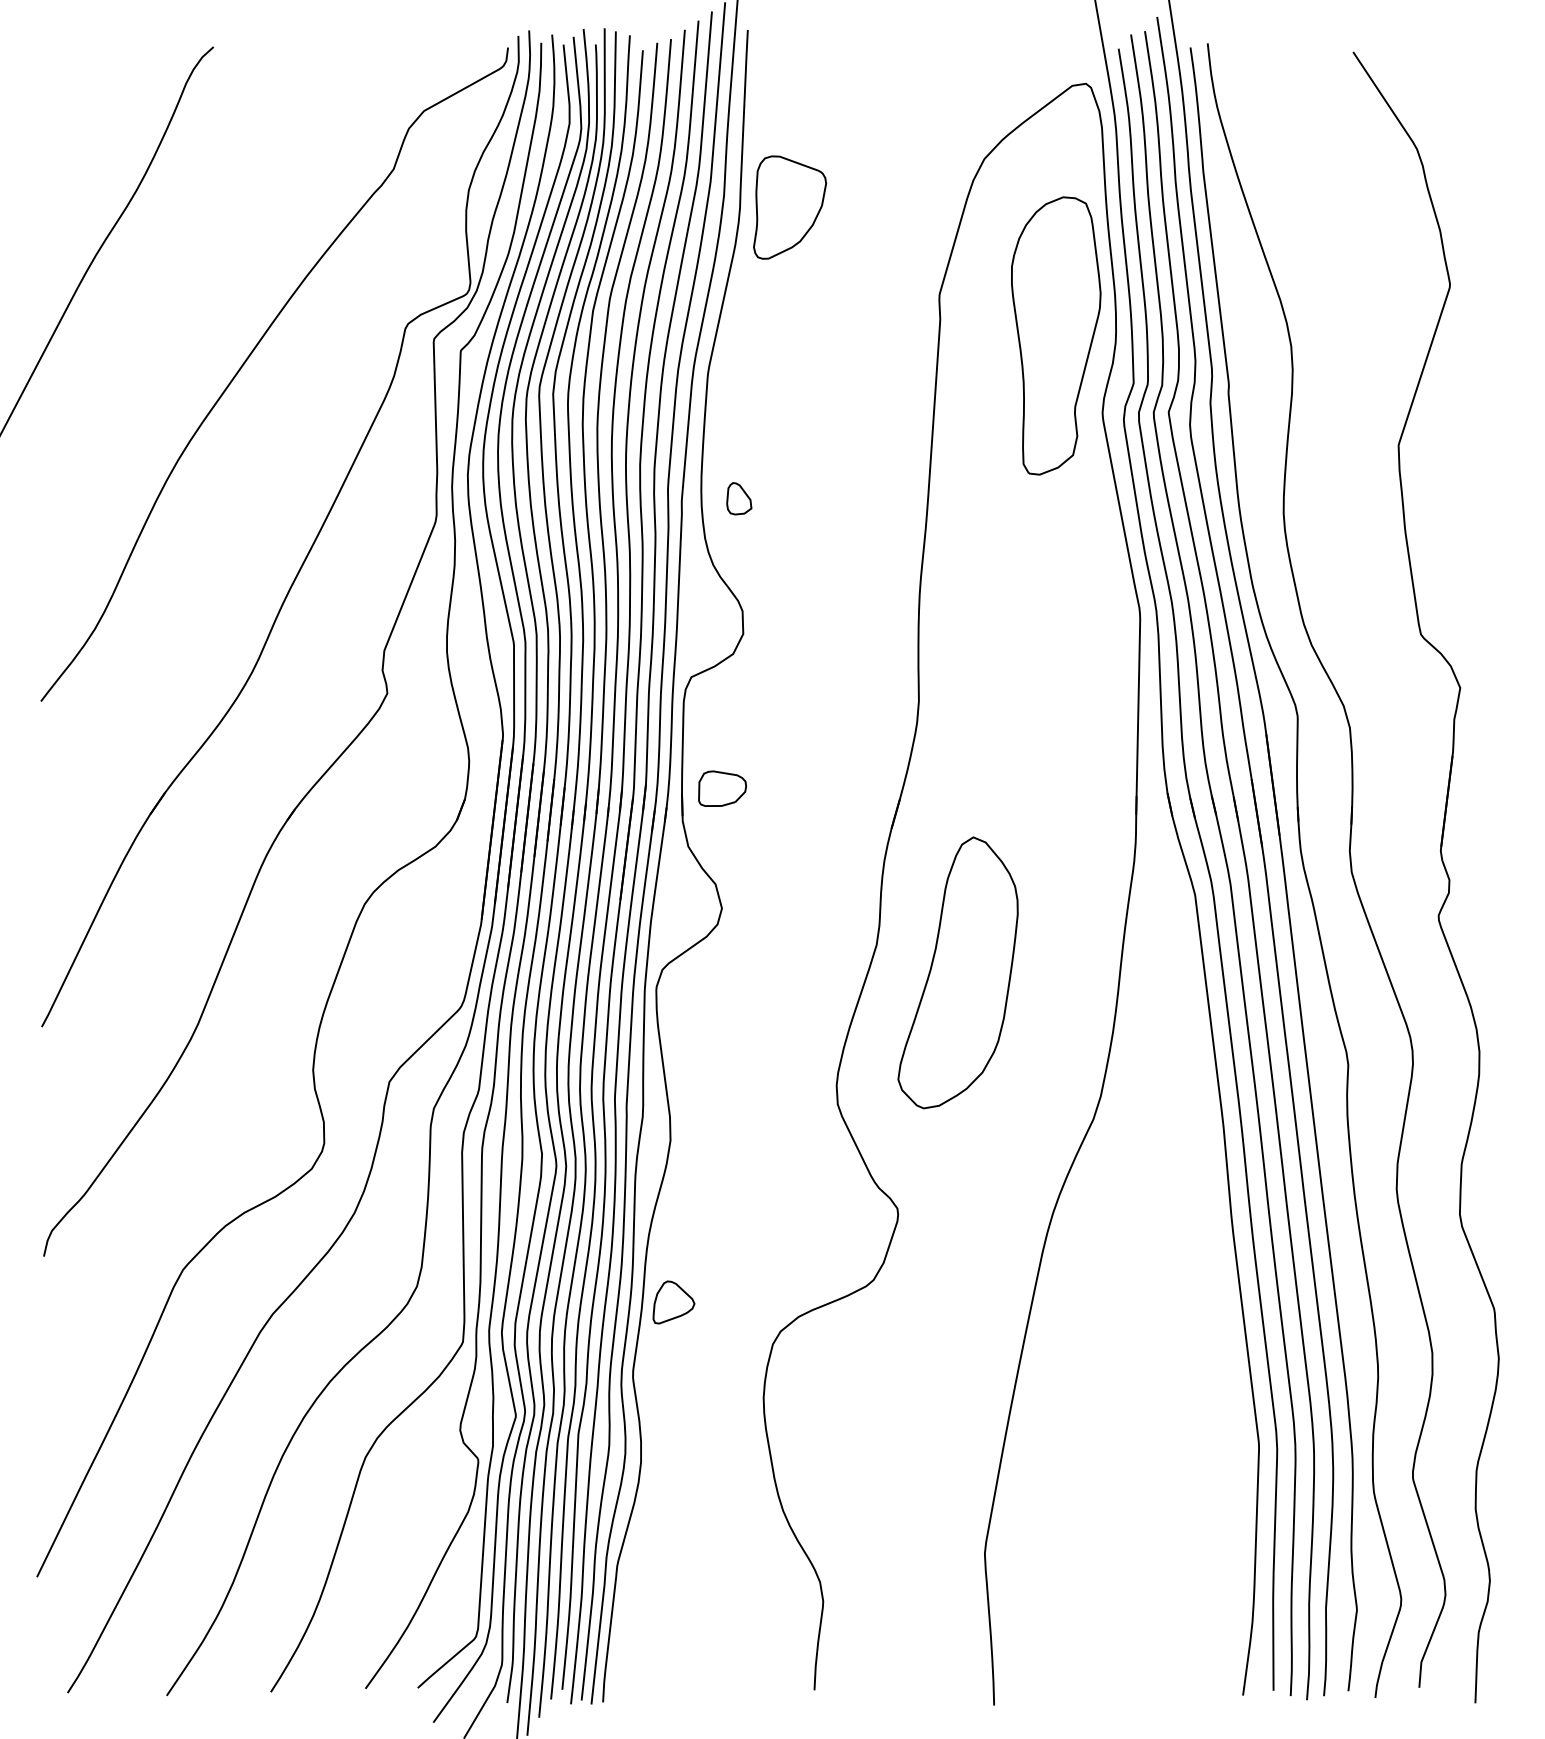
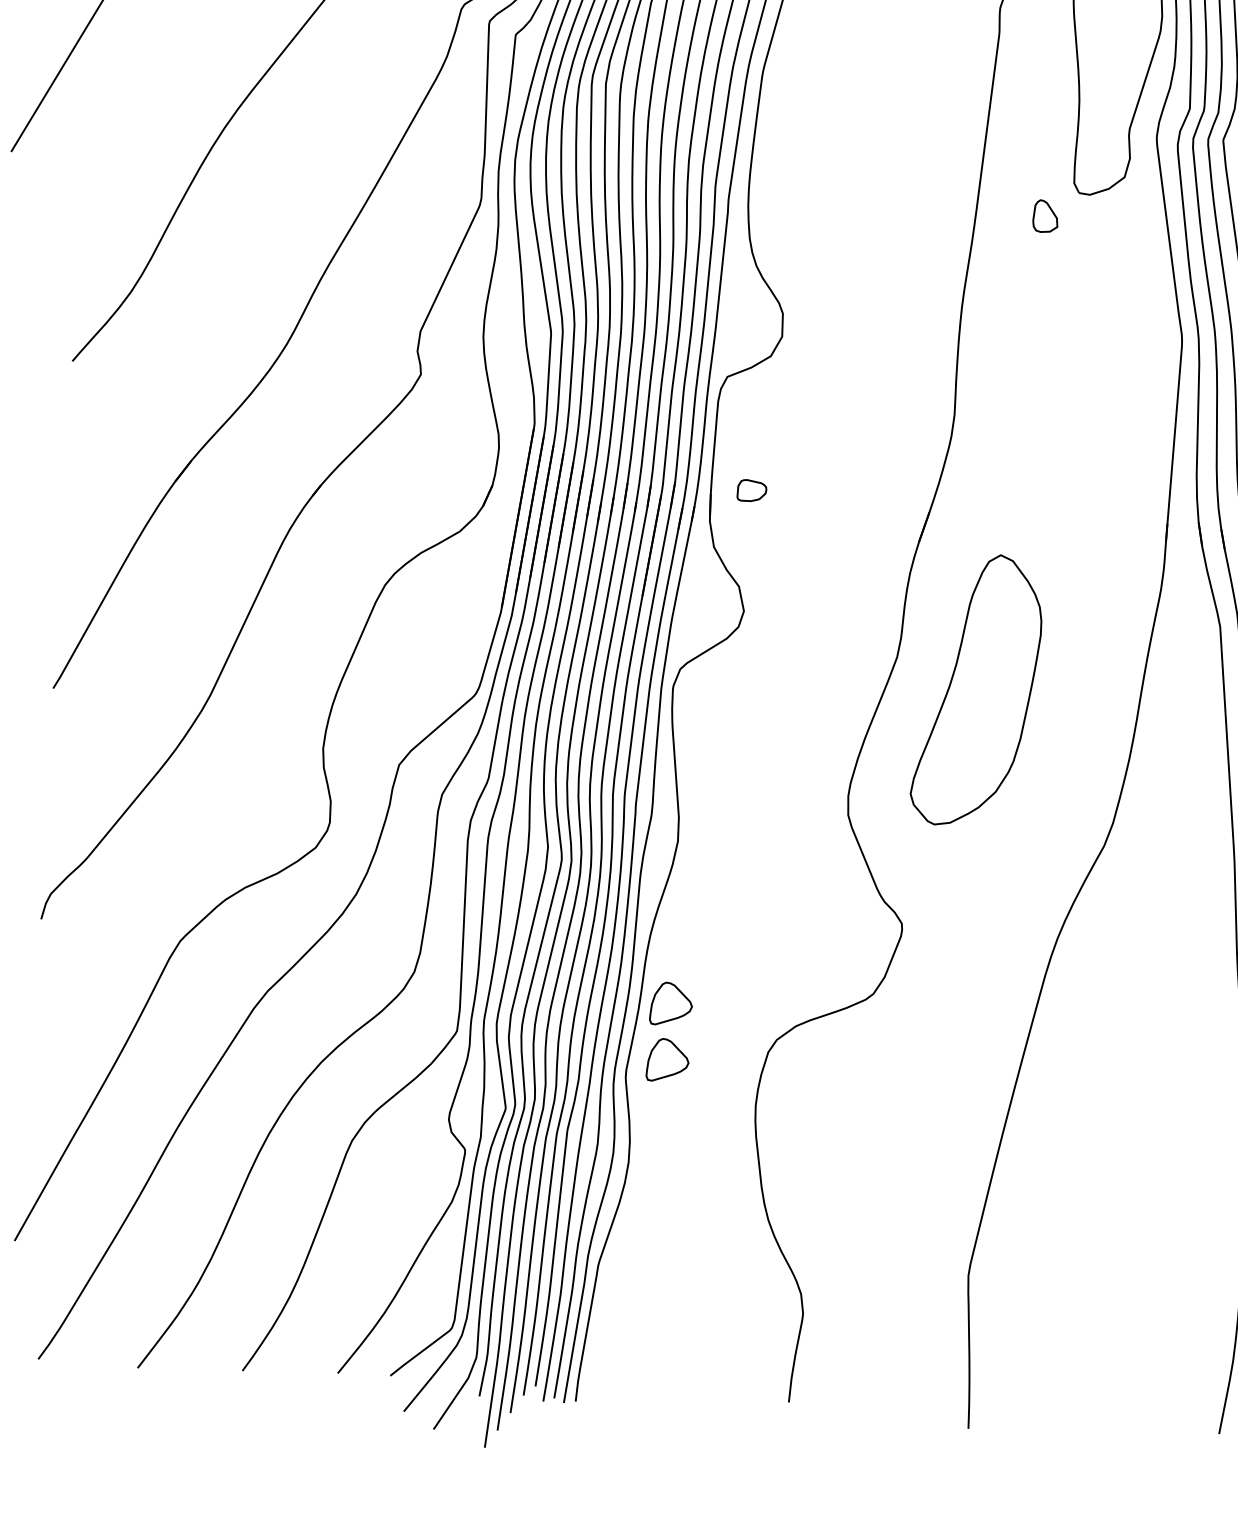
part: (739, 498) -> (1045, 216), moved
part: (722, 788) -> (751, 490), size x0.6
part: (673, 1358) -> (667, 1060), added

